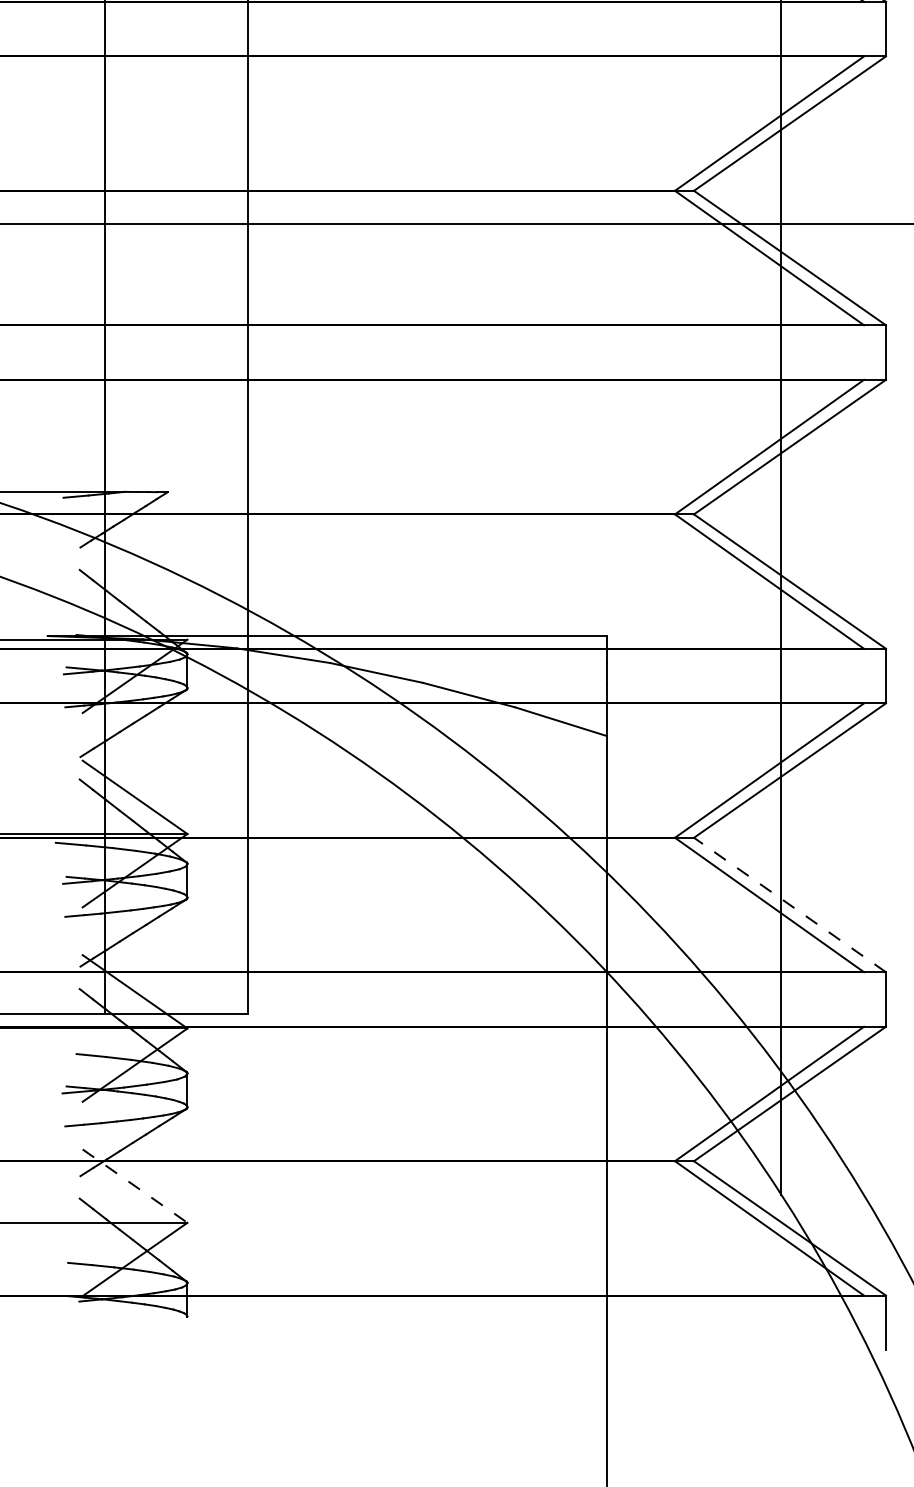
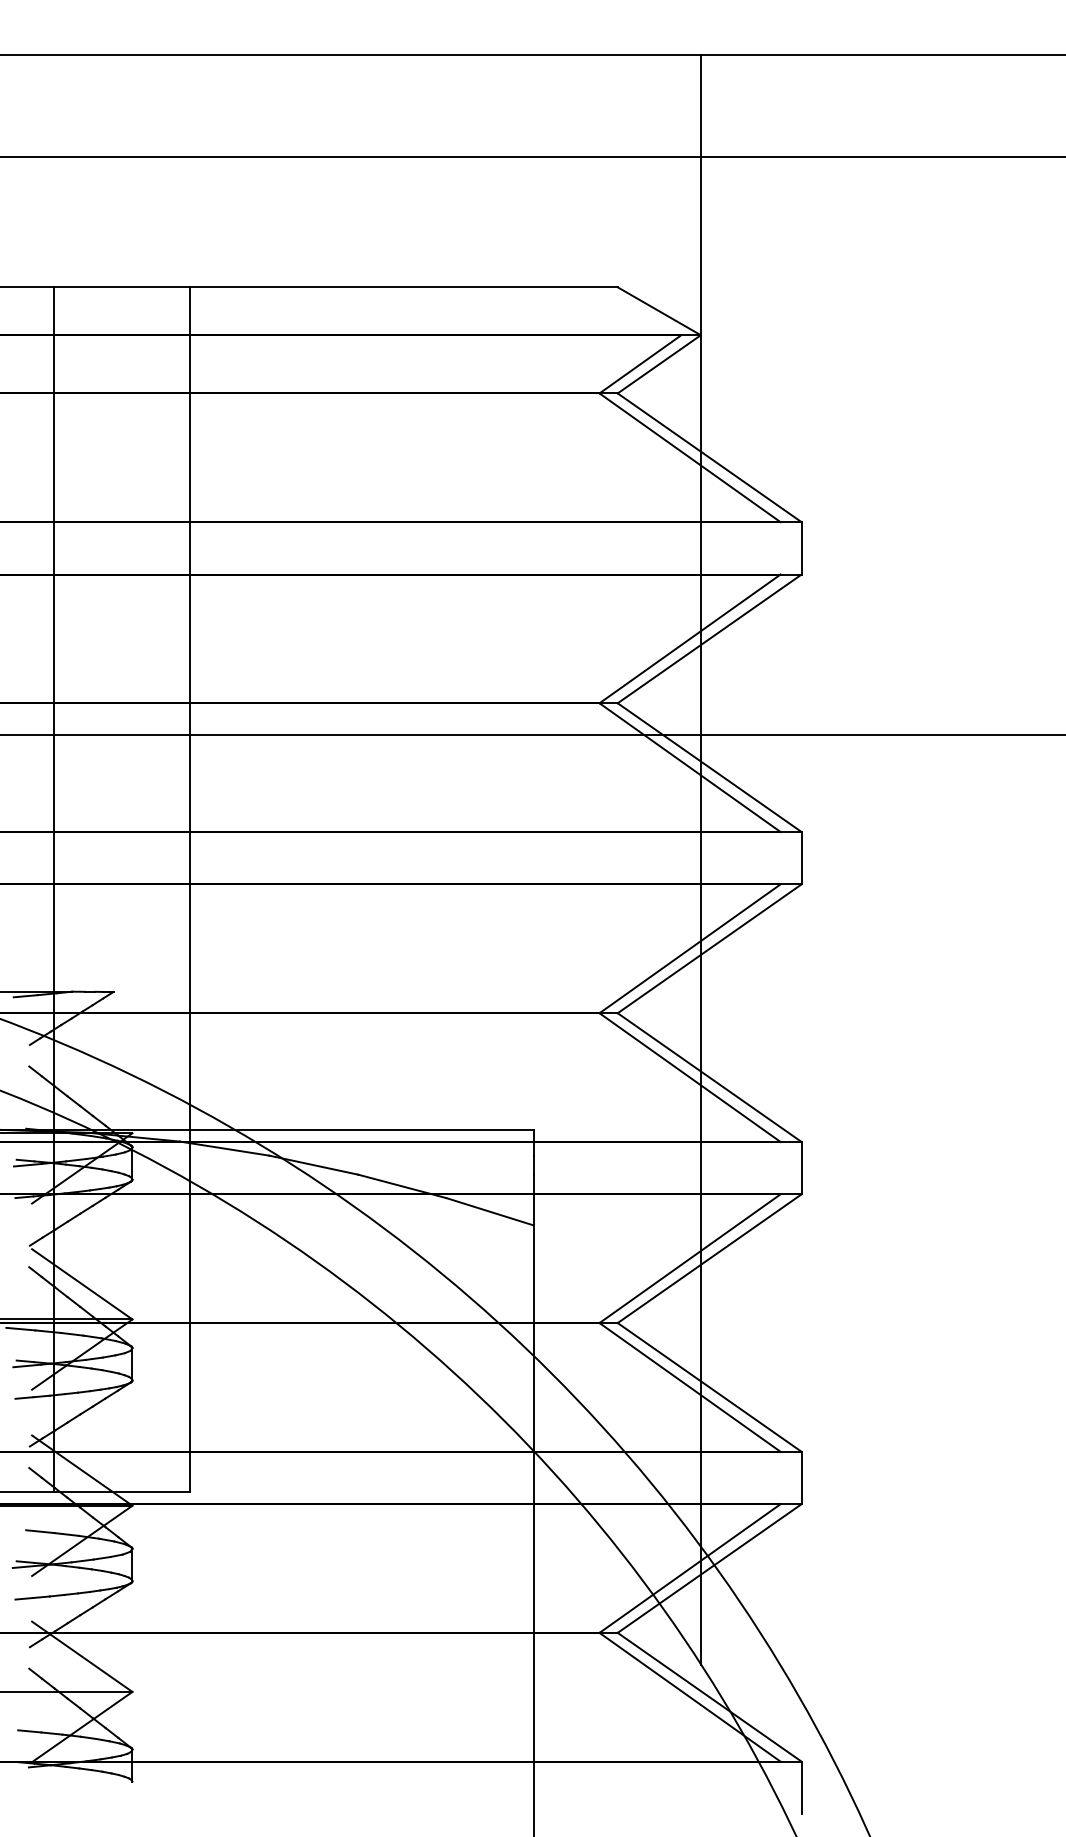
line: (789, 905) -> (709, 1387), dashed -> solid
line: (135, 1186) -> (82, 1657), dashed -> solid

